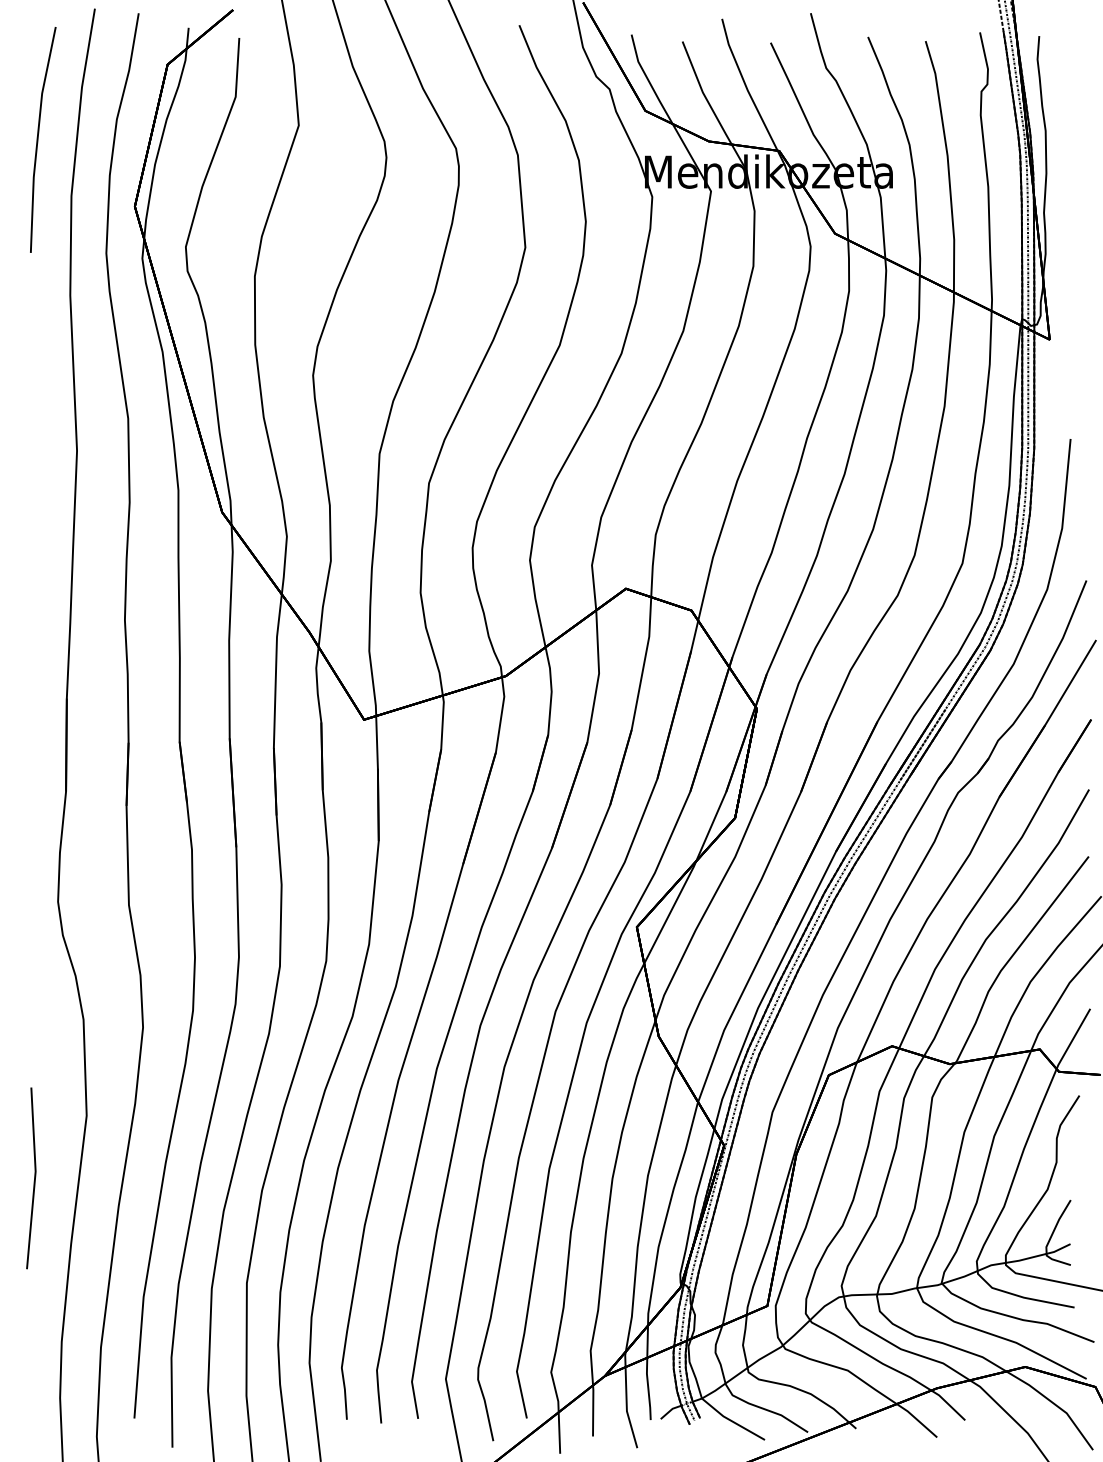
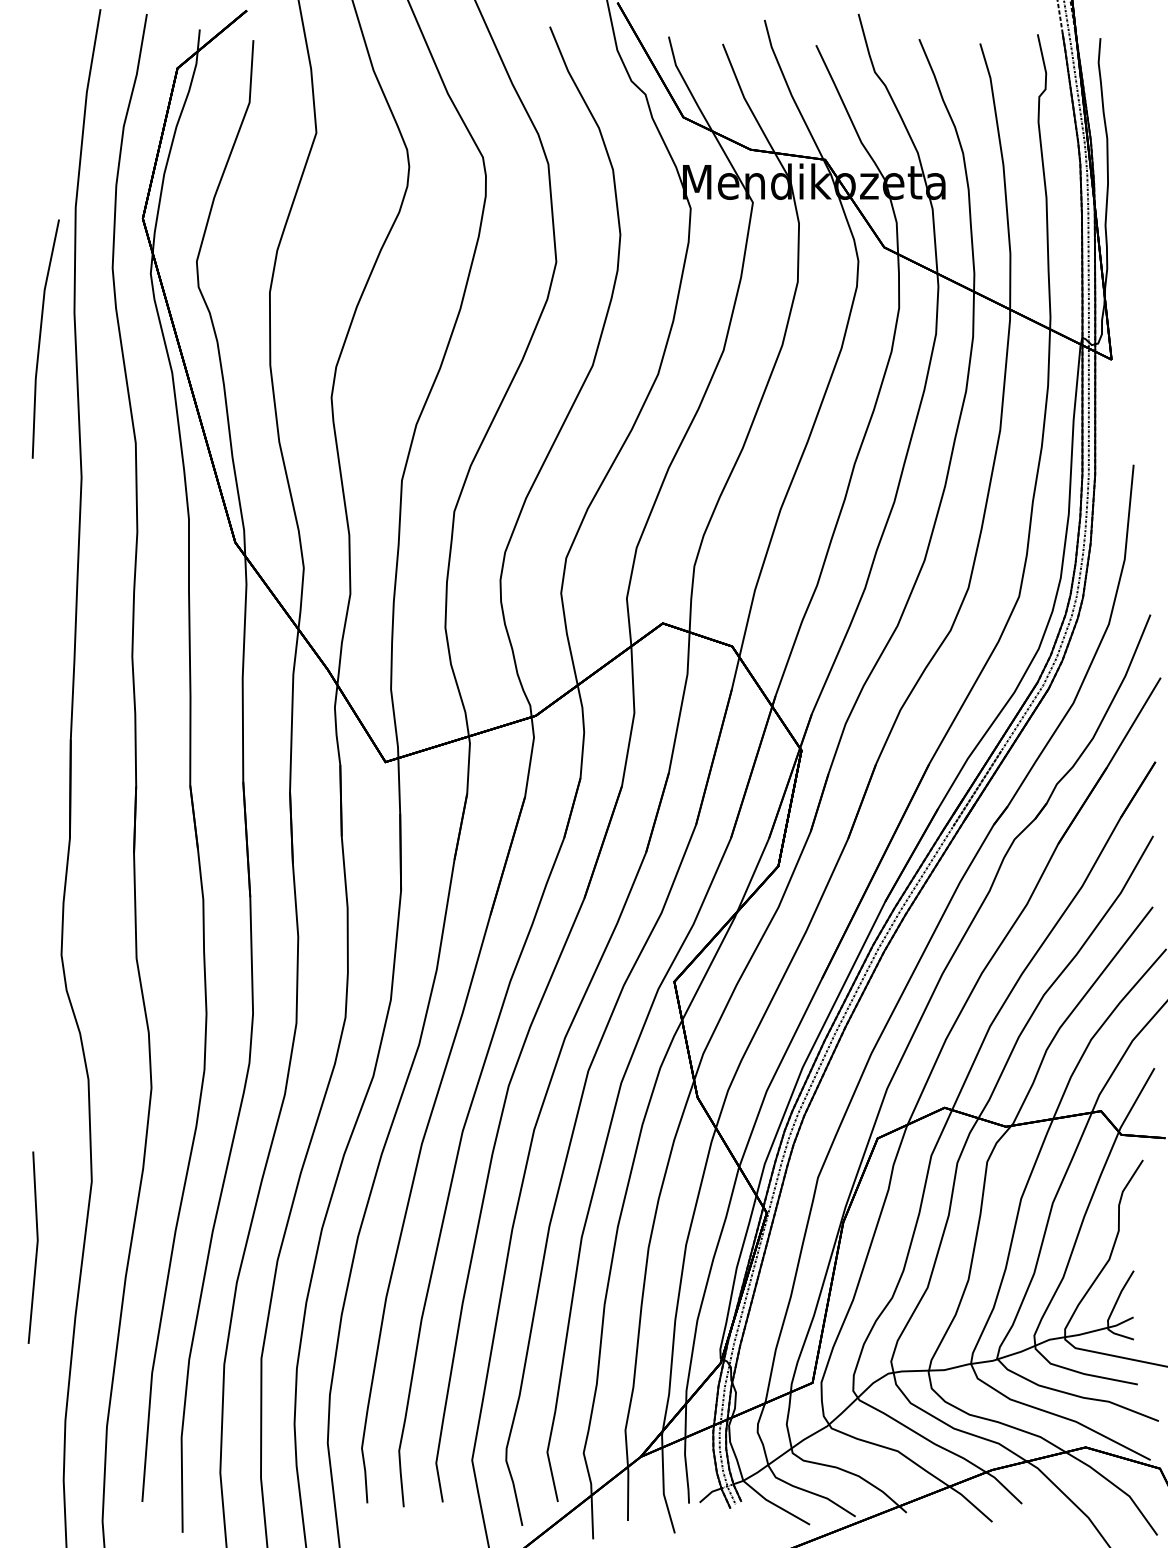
line: (38, 139) -> (40, 338), moved

